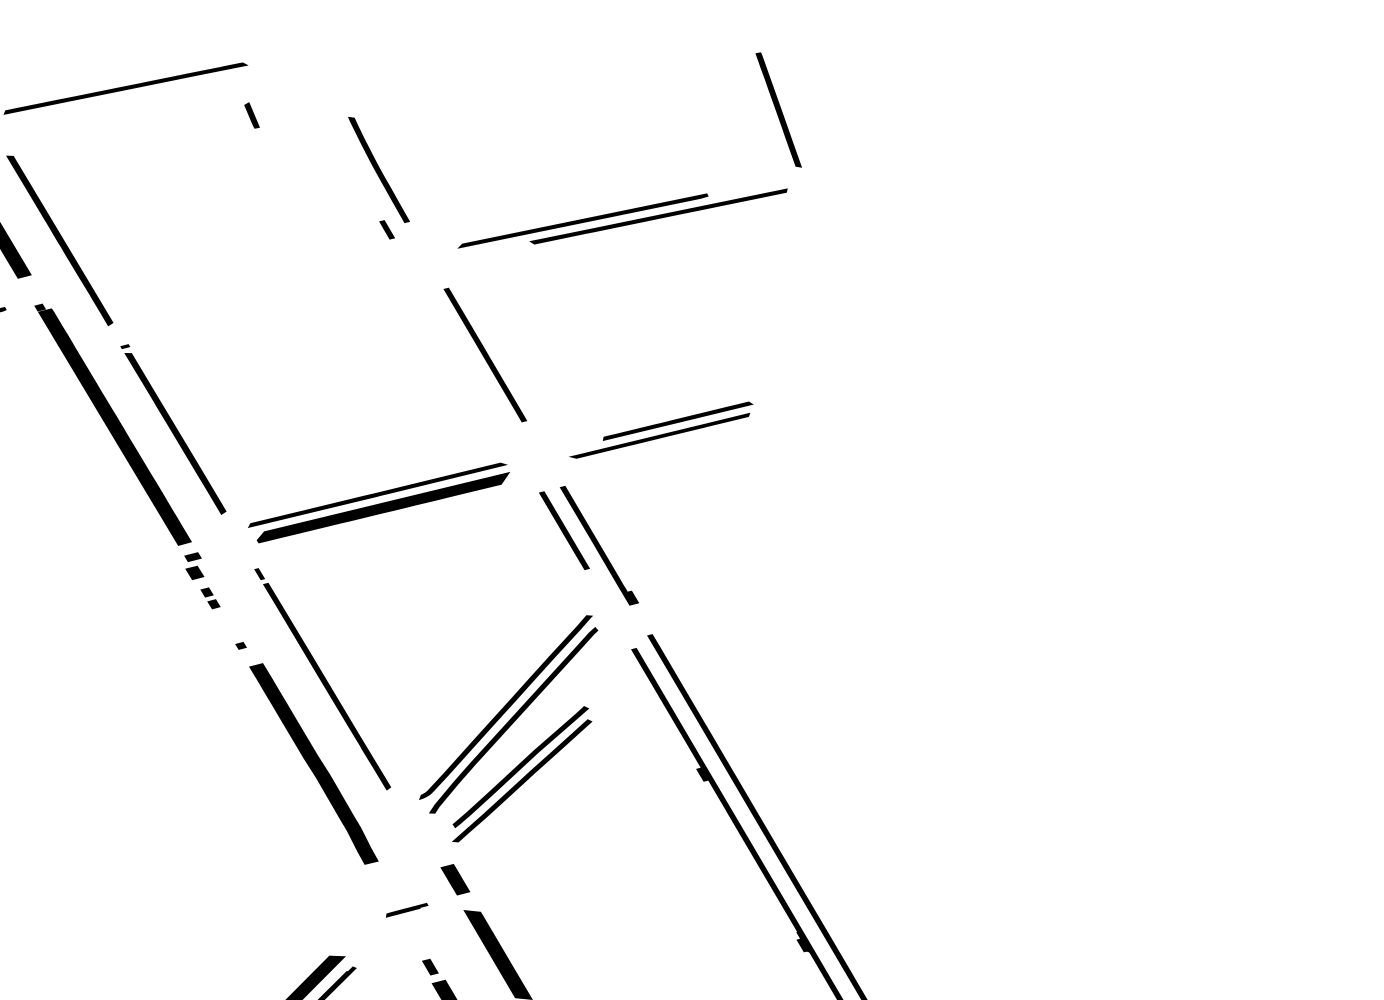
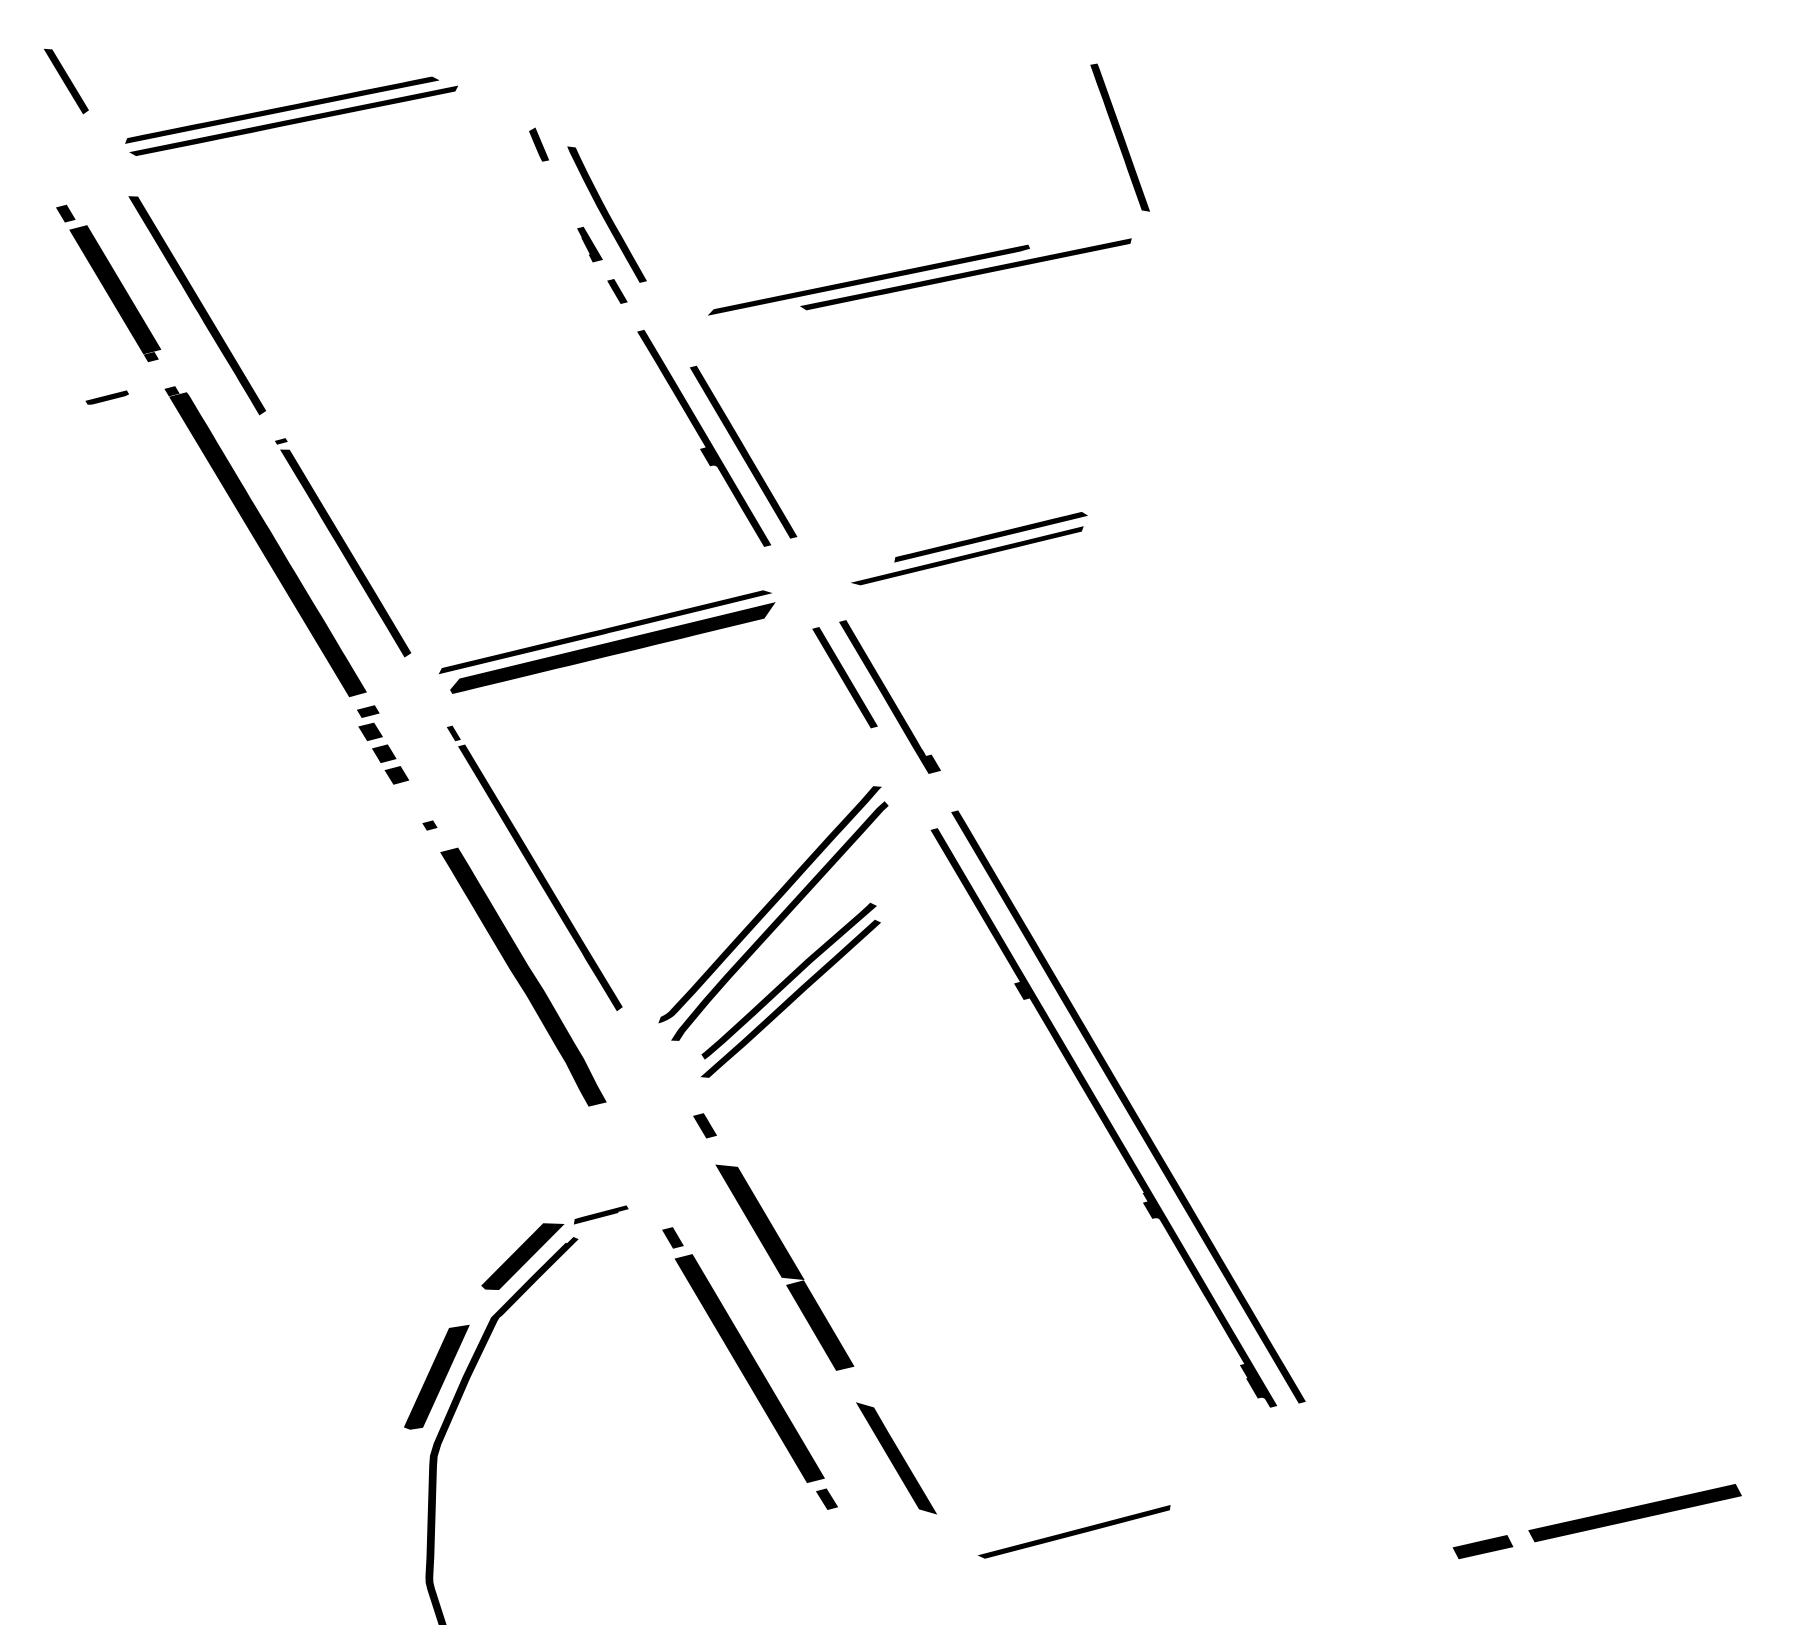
fill: (134, 96) -> (293, 120), added
part: (251, 115) -> (538, 144), moved
fill: (365, 193) -> (589, 244), added
fill: (23, 280) -> (150, 356), added
part: (454, 344) -> (703, 438), added
part: (210, 598) -> (390, 764), size x1.43
part: (454, 879) -> (704, 1125), size x0.62
part: (407, 909) -> (601, 1214), moved

